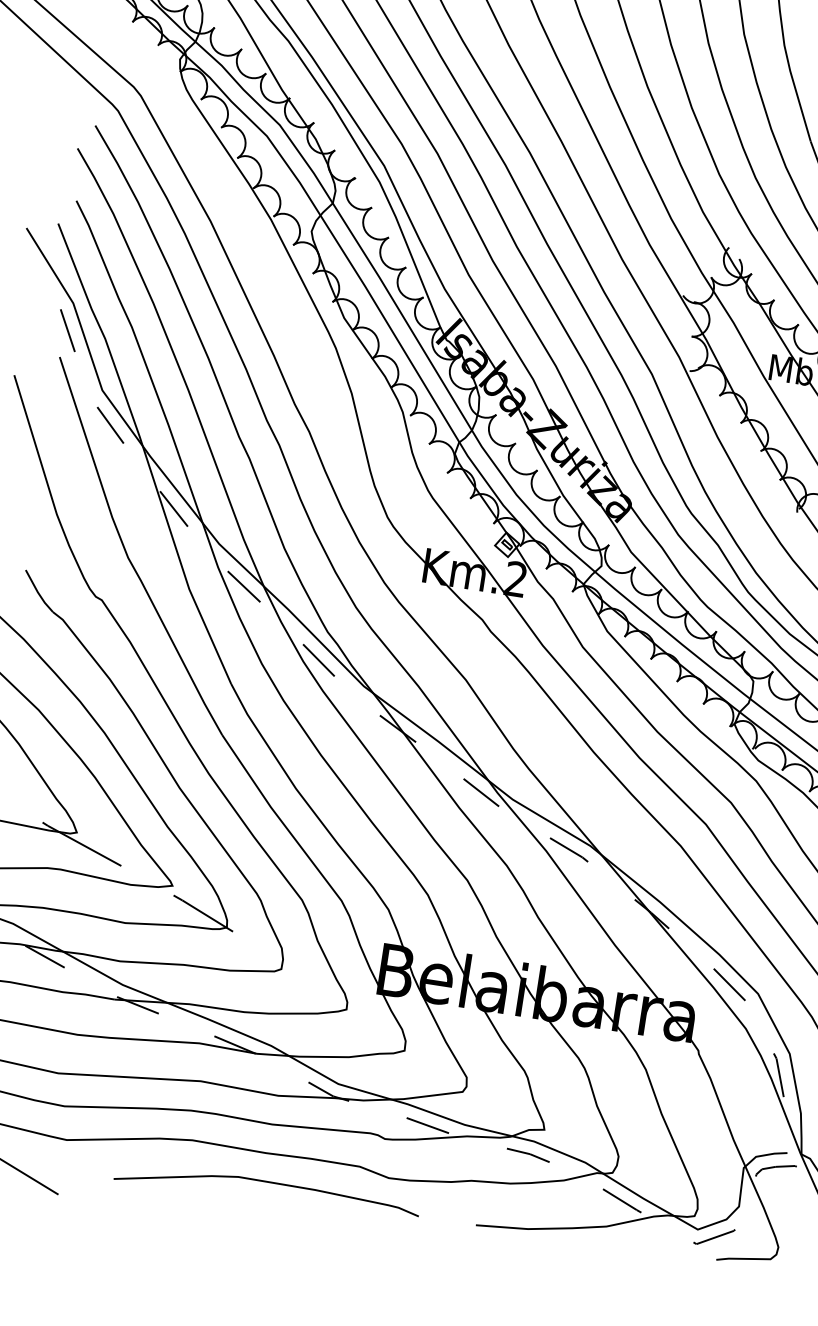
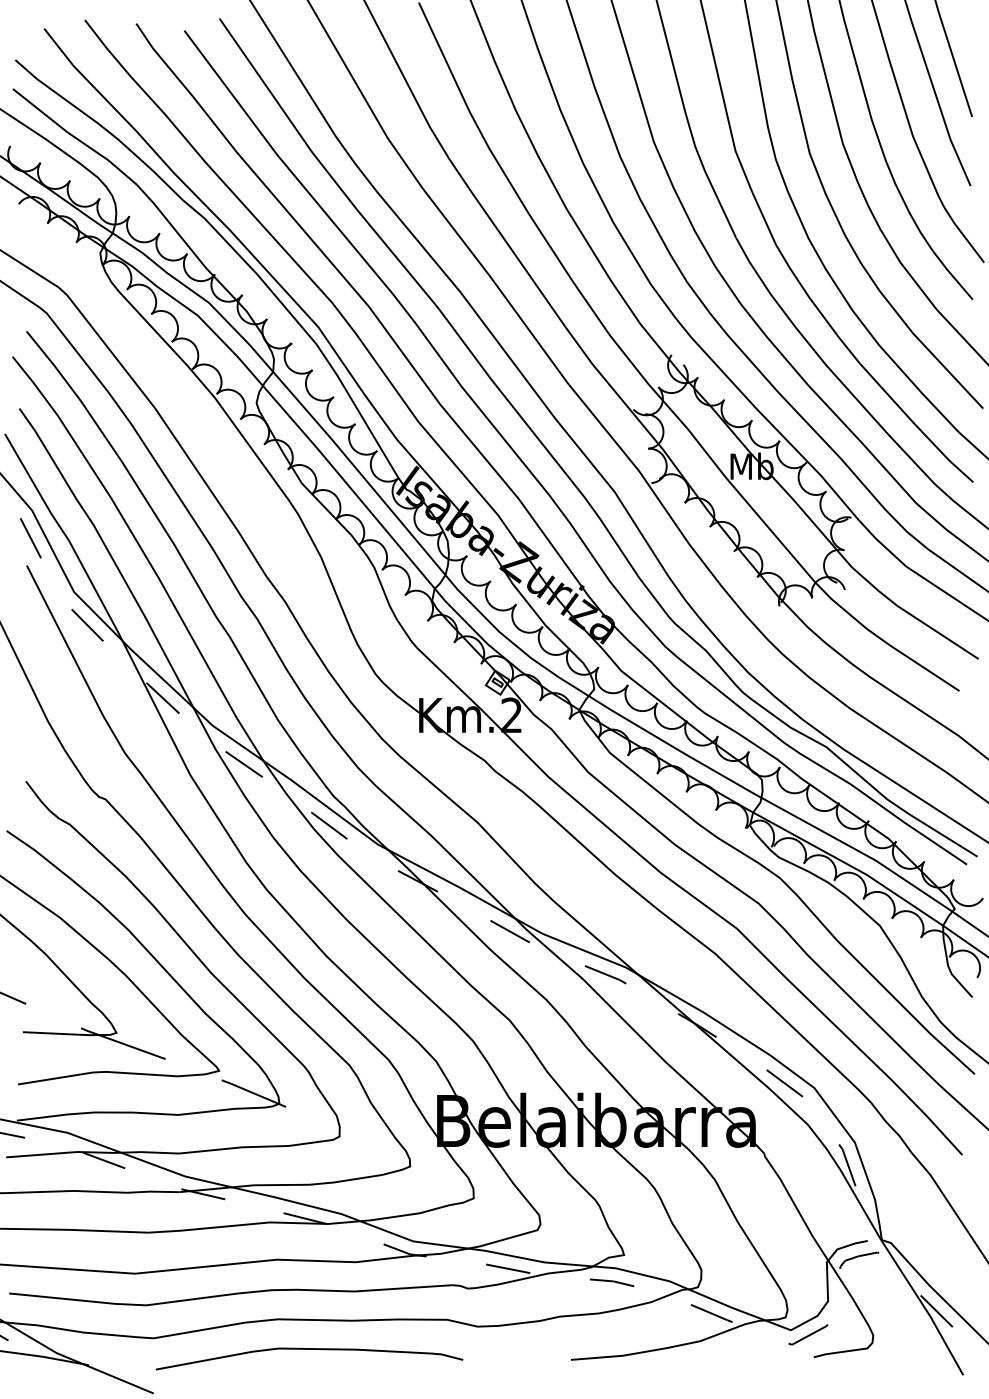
curve: (268, 1182) -> (309, 1349), moved

